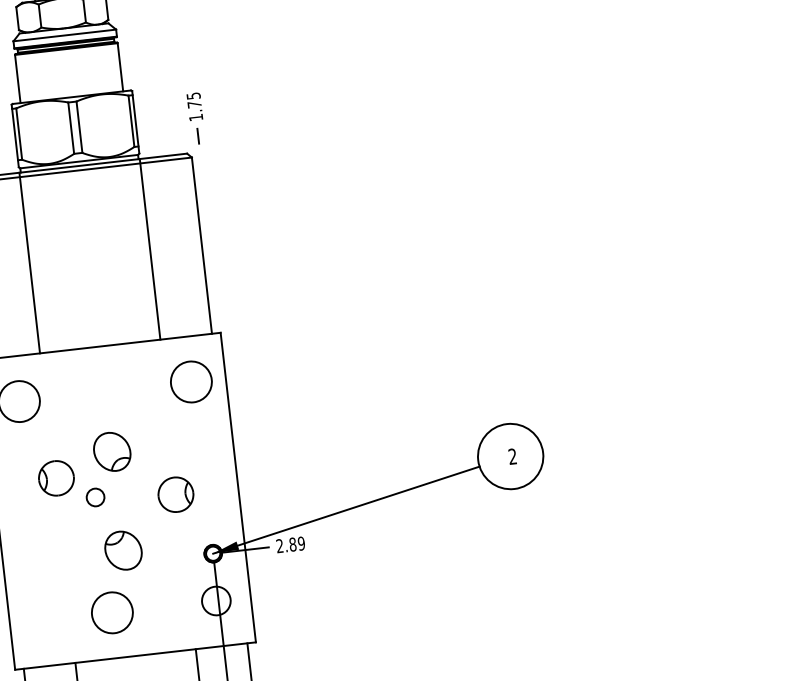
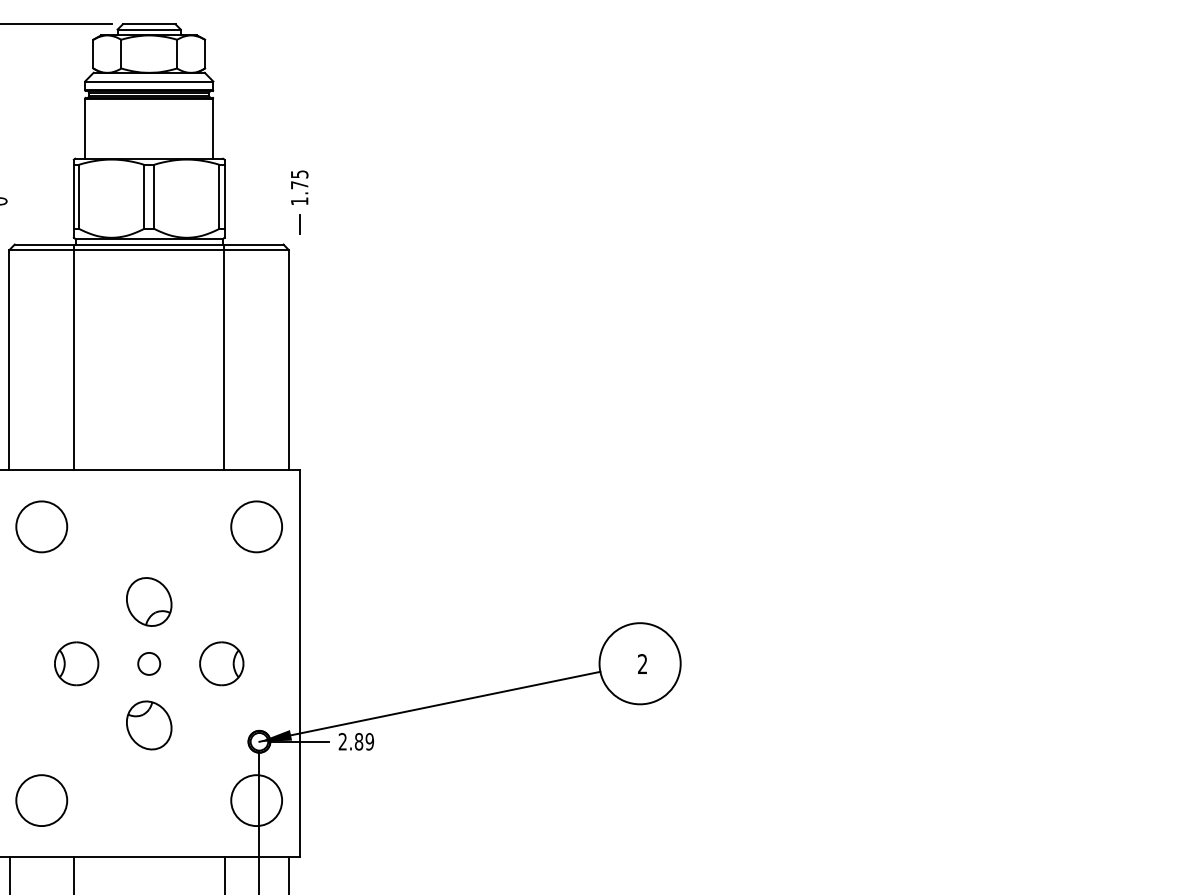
part: (56, 478) -> (76, 663), moved
circle: (95, 497) -> (149, 663), moved
circle: (216, 600) -> (256, 800), size x1.43
circle: (112, 612) -> (41, 800), moved

